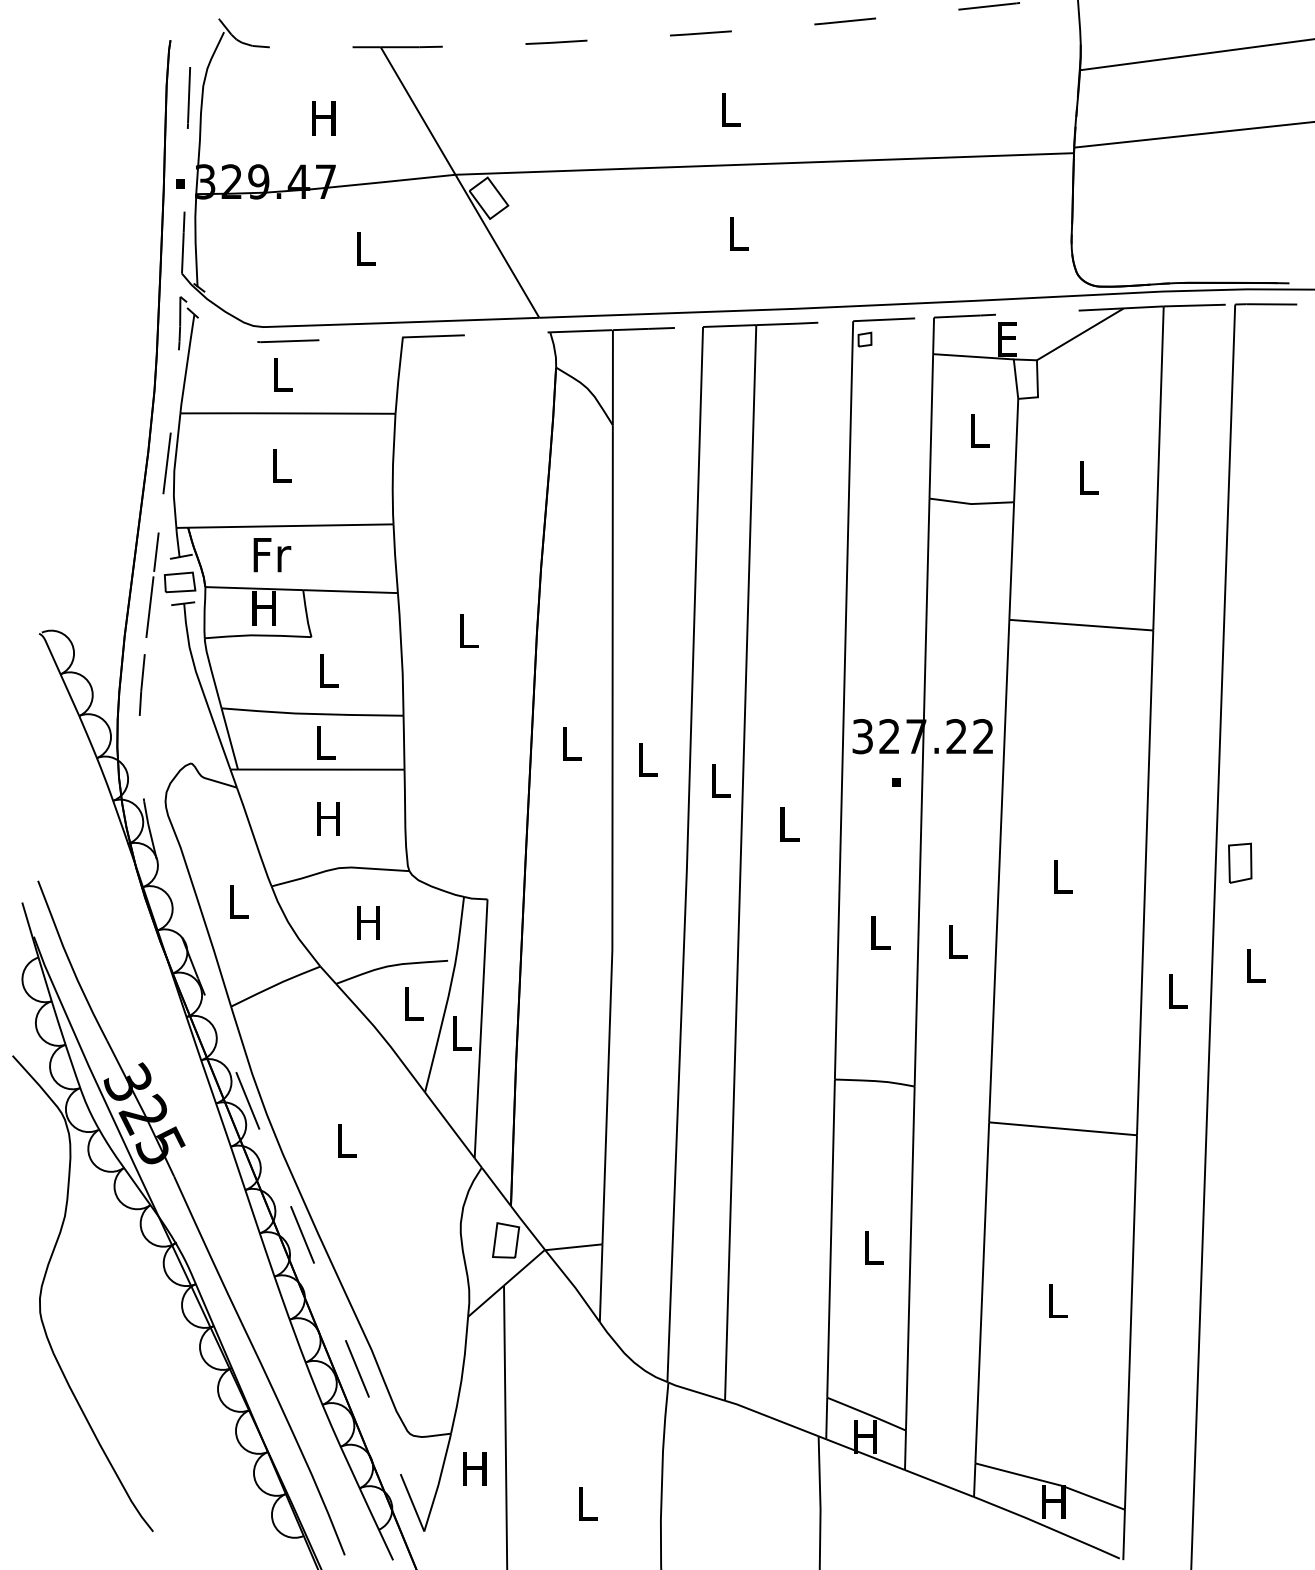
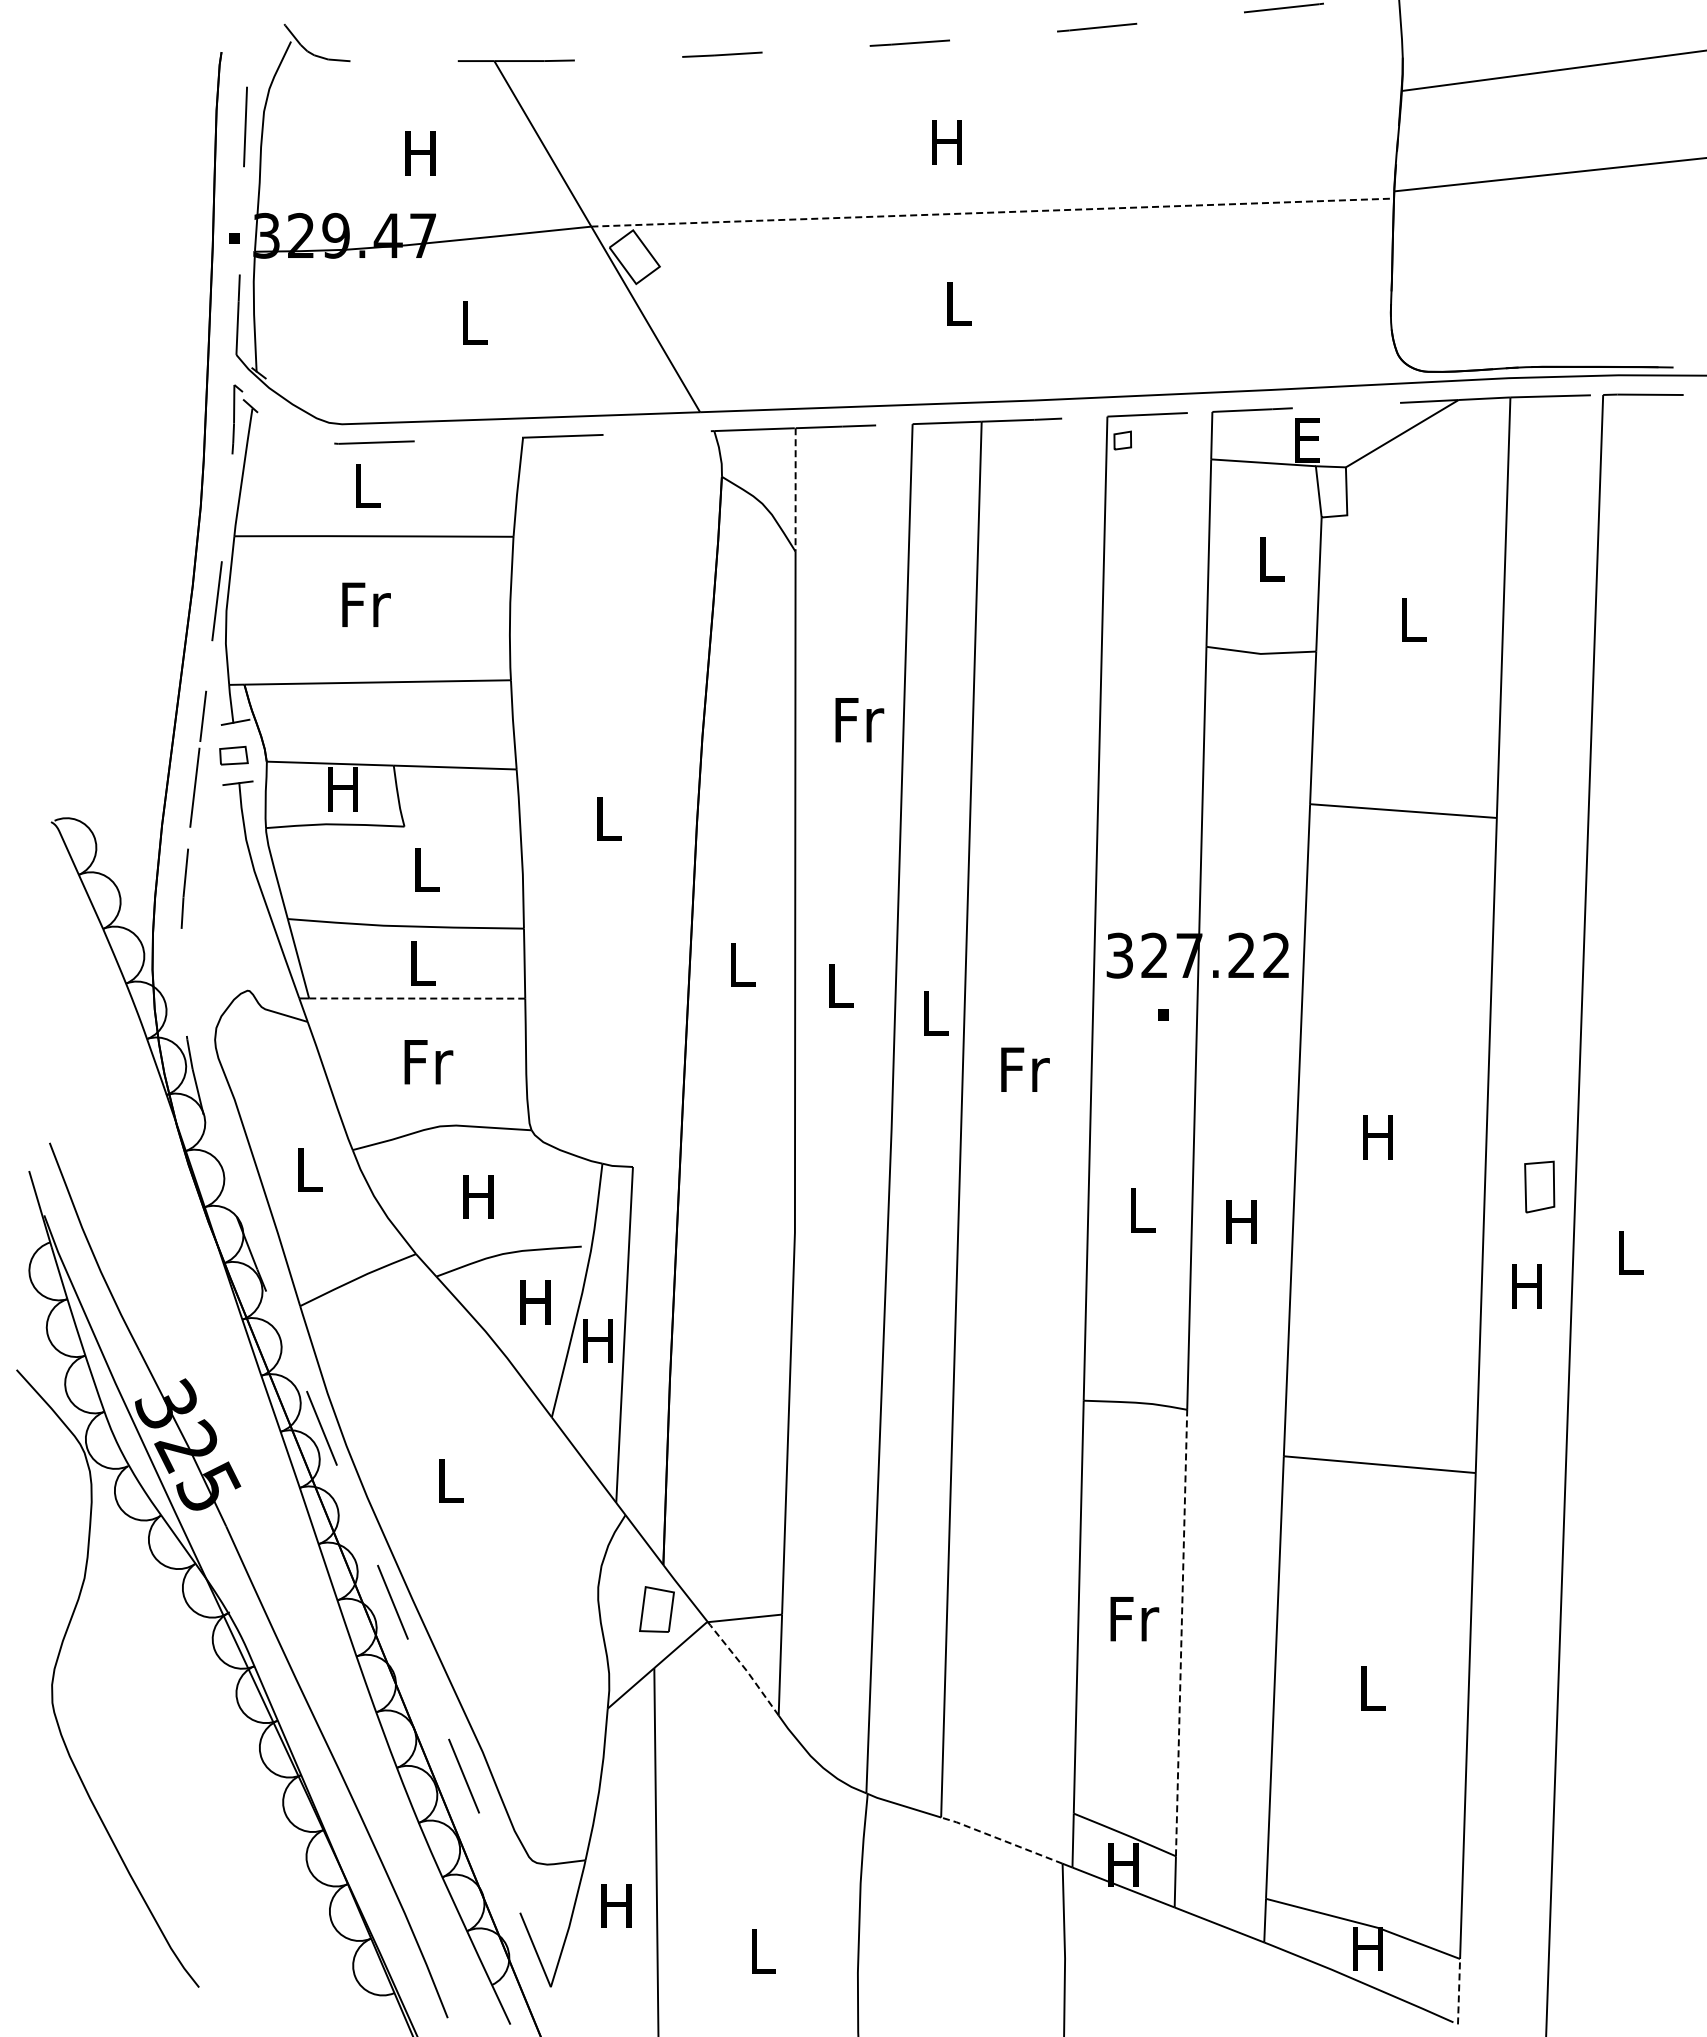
text: (729, 109) -> (946, 142), L -> H
line: (764, 163) -> (992, 212), solid -> dashed
line: (612, 377) -> (795, 489), solid -> dashed
text: (282, 465) -> (366, 604), L -> Fr
text: (272, 555) -> (859, 720), moved
part: (179, 582) -> (233, 755), size x0.7
line: (320, 769) -> (416, 998), solid -> dashed
text: (329, 818) -> (428, 1062), H -> Fr
text: (790, 824) -> (1025, 1069), L -> Fr
part: (1240, 862) -> (1539, 1186), moved
text: (1061, 876) -> (1377, 1137), L -> H
text: (956, 941) -> (1241, 1221), L -> H
text: (1176, 991) -> (1526, 1286), L -> H
text: (412, 1003) -> (535, 1302), L -> H
text: (460, 1033) -> (597, 1340), L -> H
text: (874, 1248) -> (1134, 1619), L -> Fr
line: (910, 1258) -> (1181, 1632), solid -> dashed
line: (572, 1285) -> (743, 1667), solid -> dashed
line: (772, 1418) -> (1002, 1840), solid -> dashed
line: (1124, 1534) -> (1459, 1991), solid -> dashed

